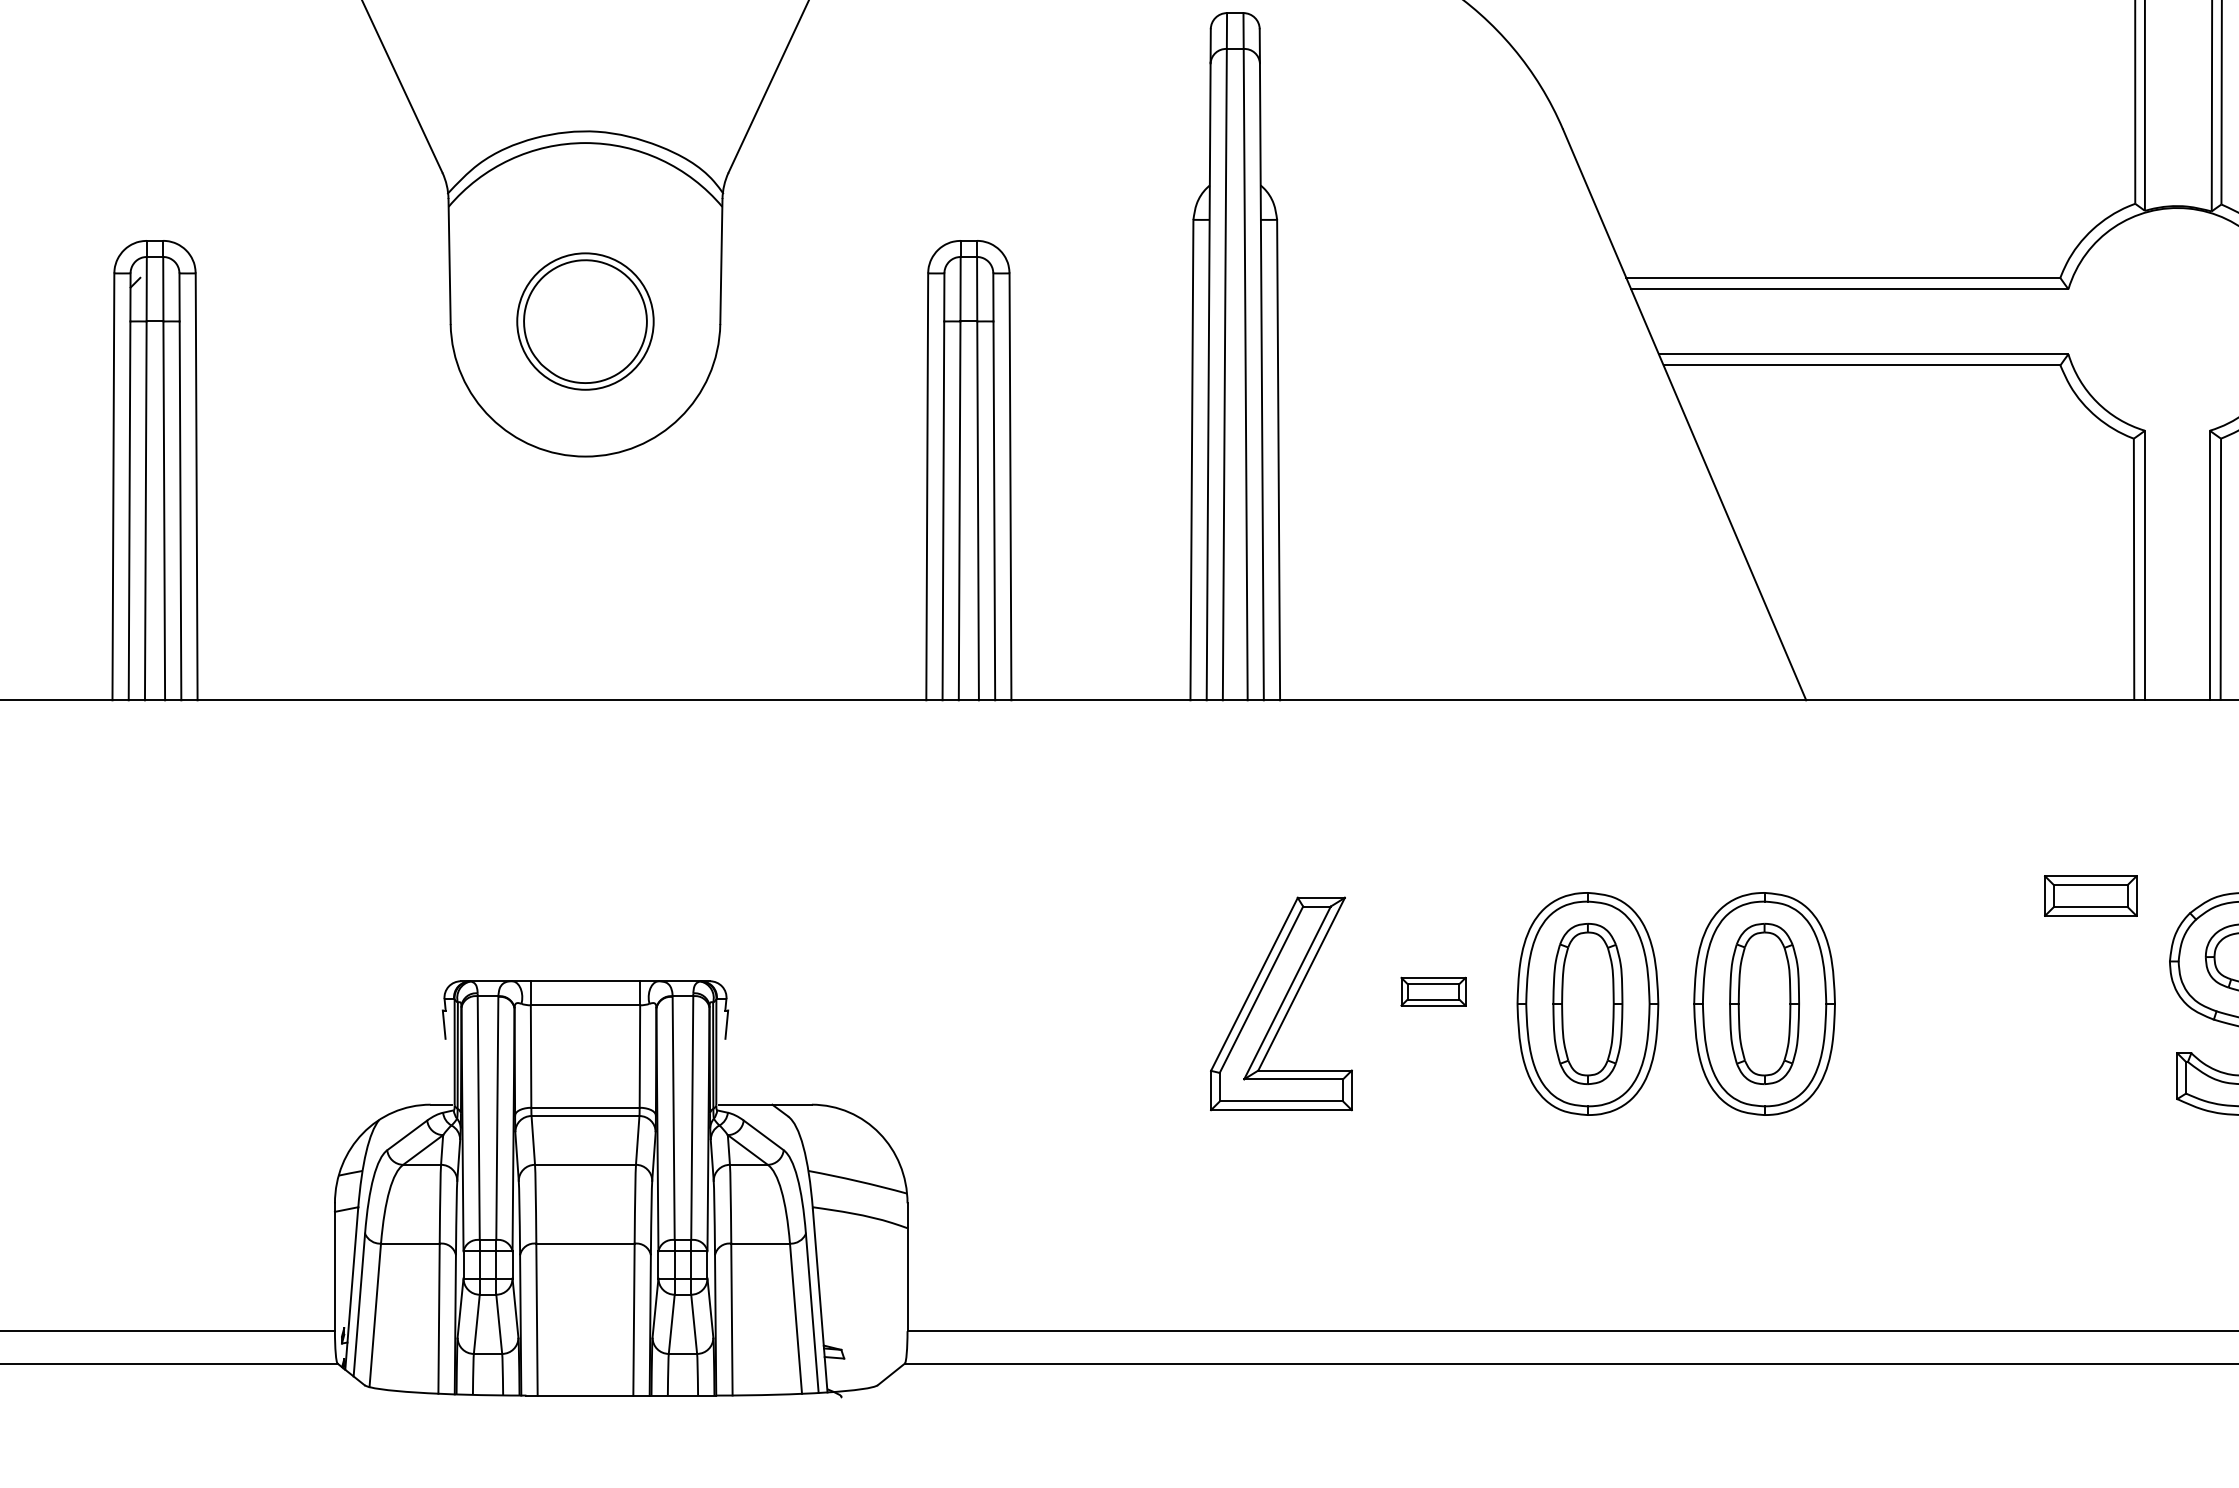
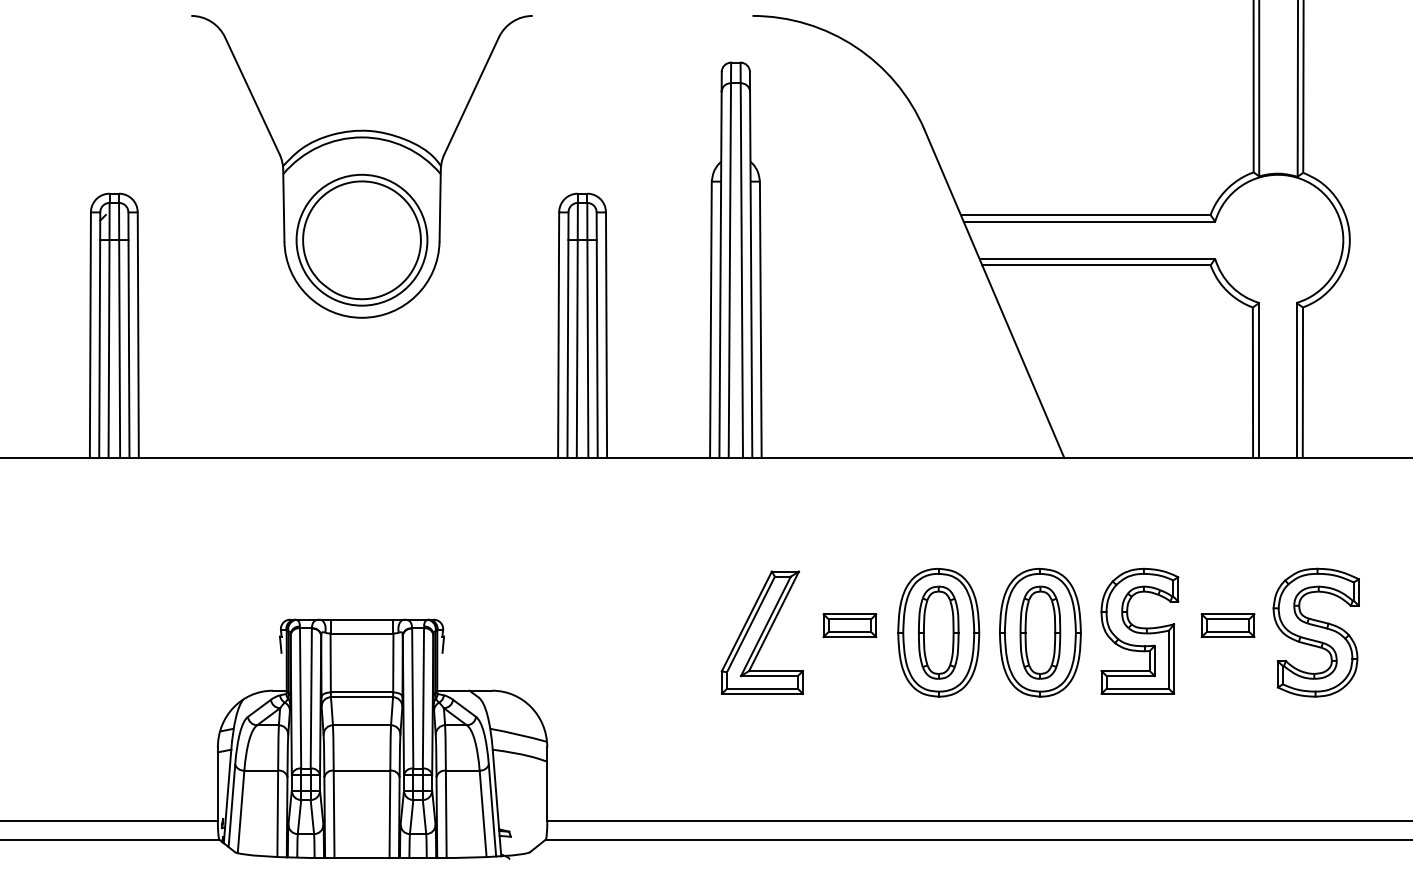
part: (584, 320) -> (361, 239), size x1.67
part: (2089, 895) -> (1227, 625), moved
part: (1432, 991) -> (849, 625), size x1.43
part: (1936, 1000) -> (1139, 630), added

